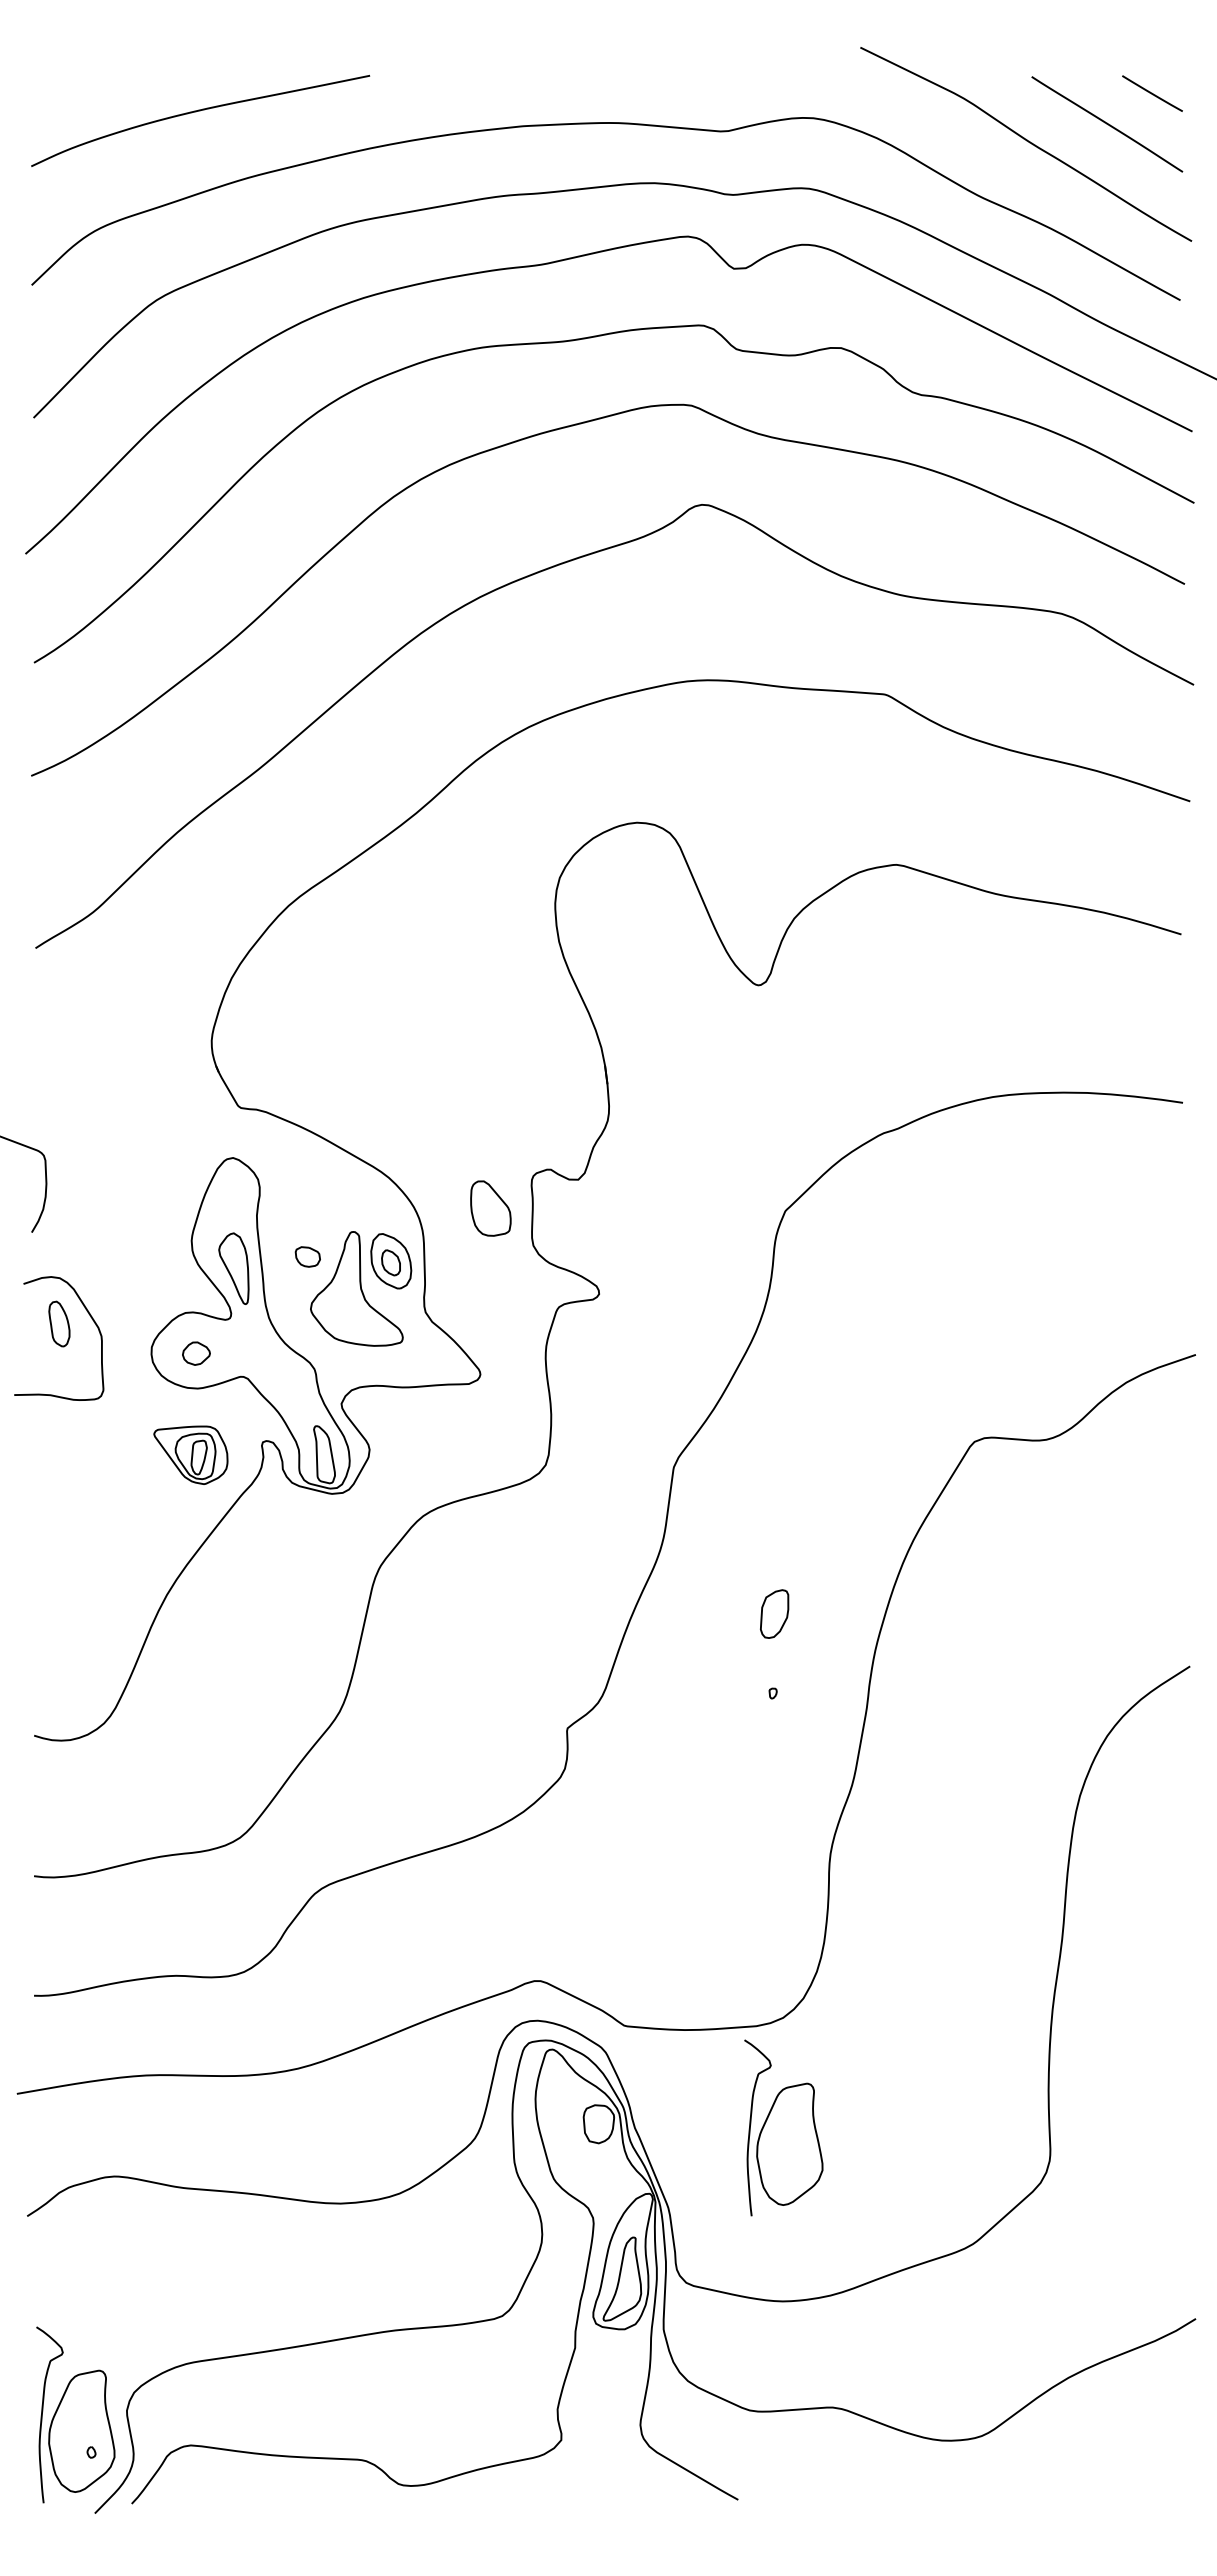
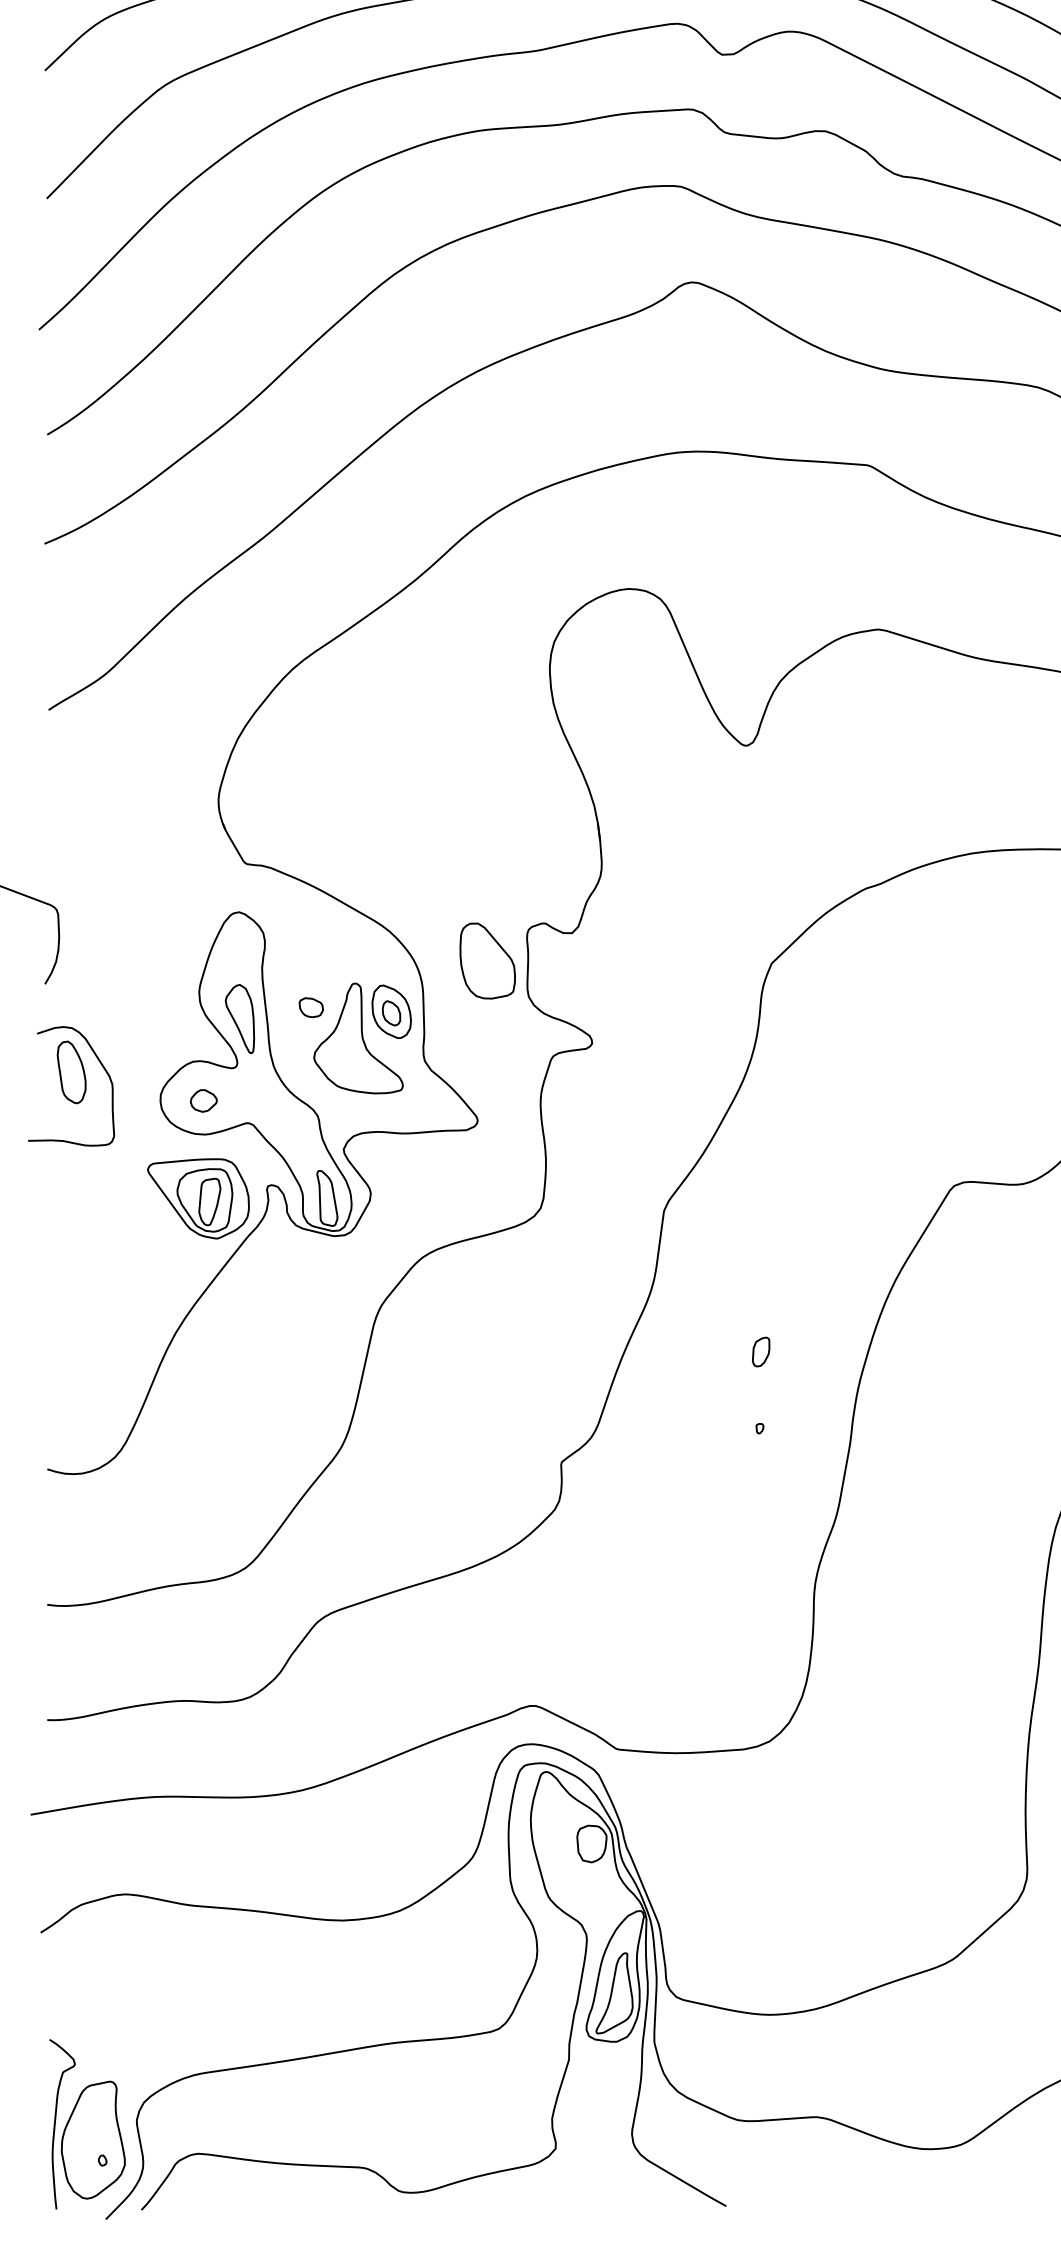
part: (490, 1208) -> (487, 960), size x1.43
part: (59, 1323) -> (71, 1071), size x1.43
part: (190, 1455) -> (198, 1199), size x1.43
part: (773, 1613) -> (760, 1351), size x0.62
part: (783, 2127) -> (769, 1847), removed

